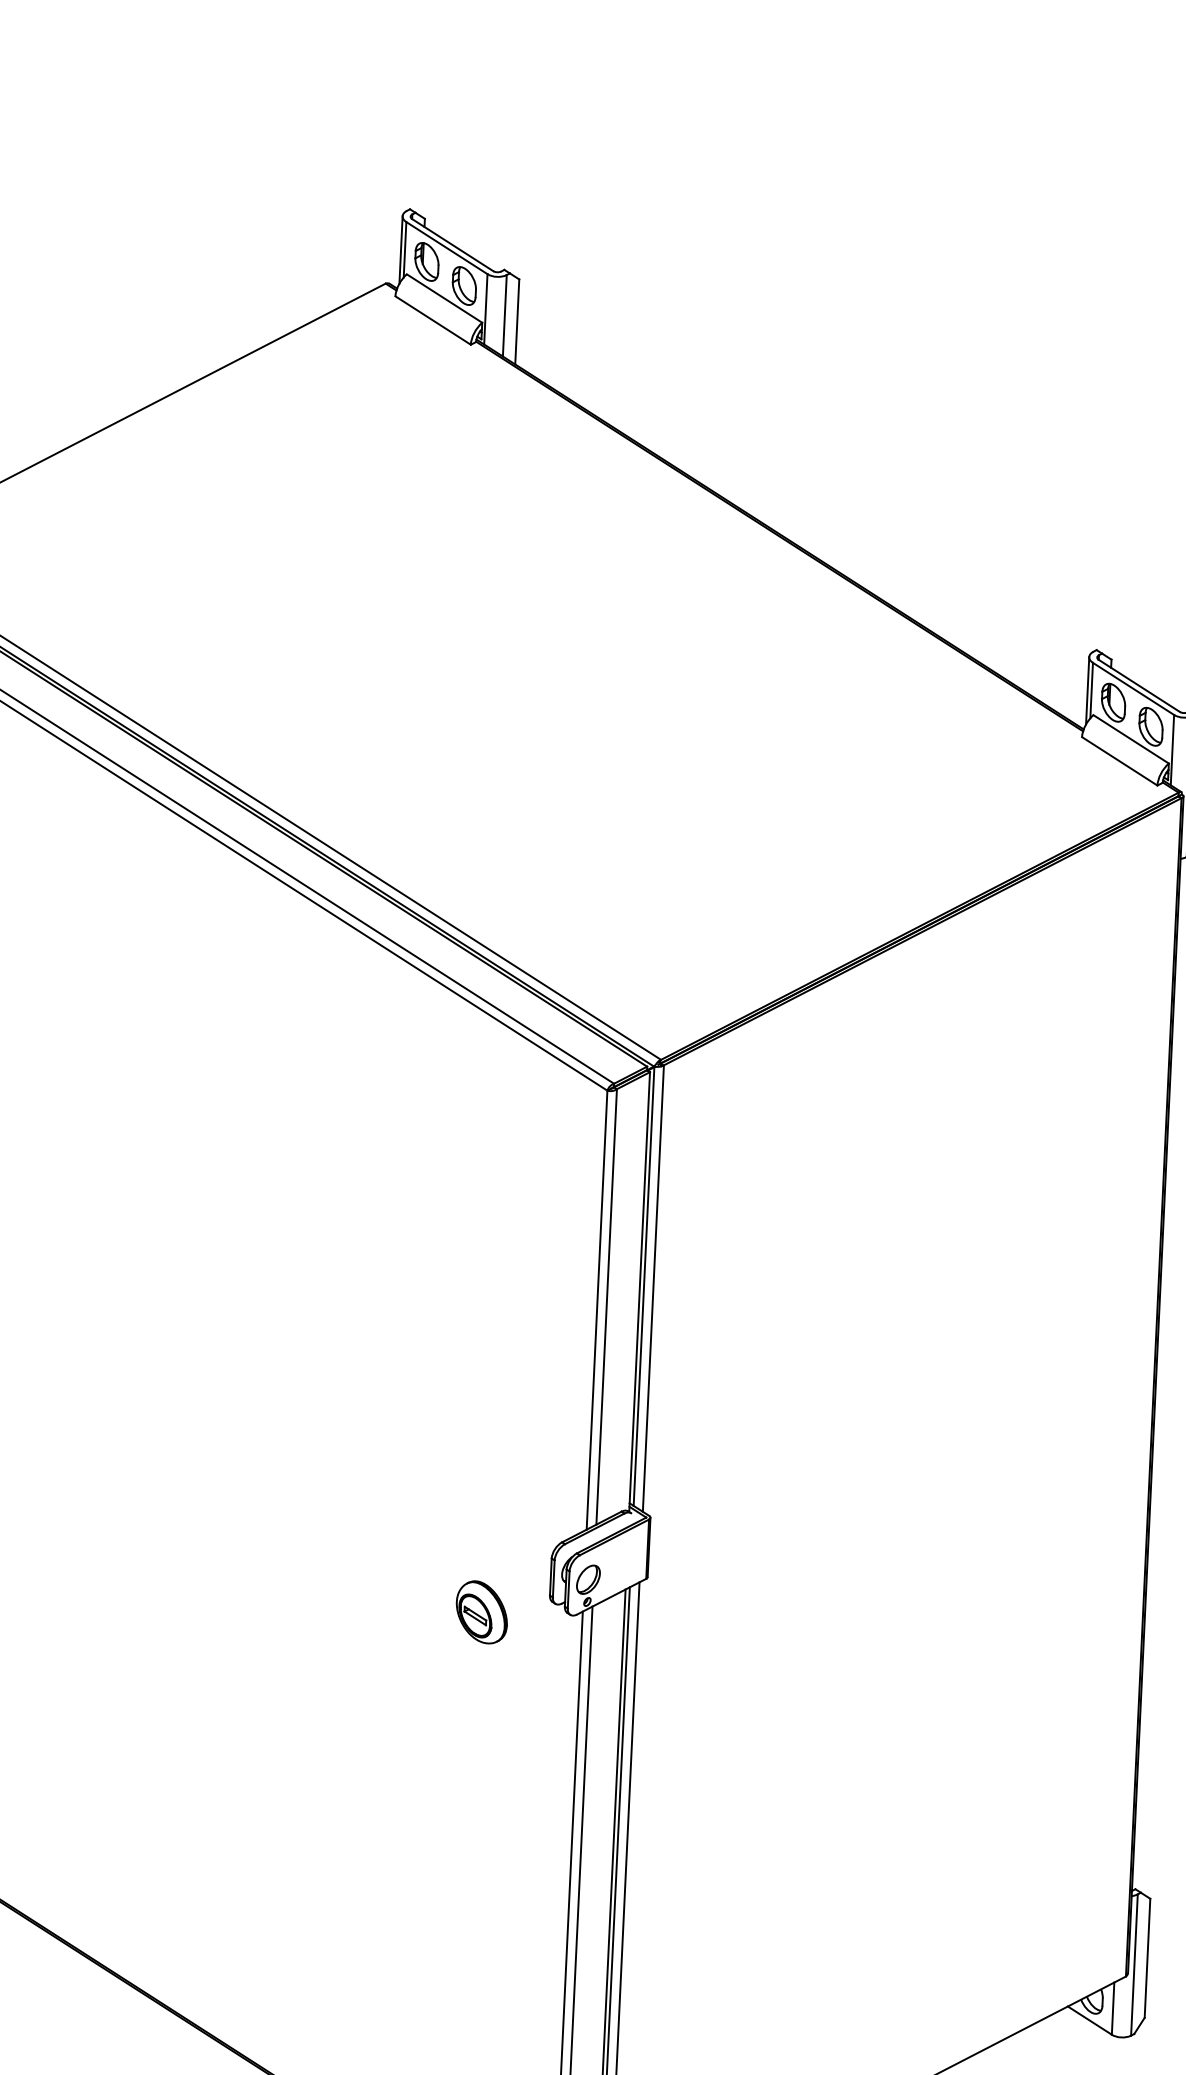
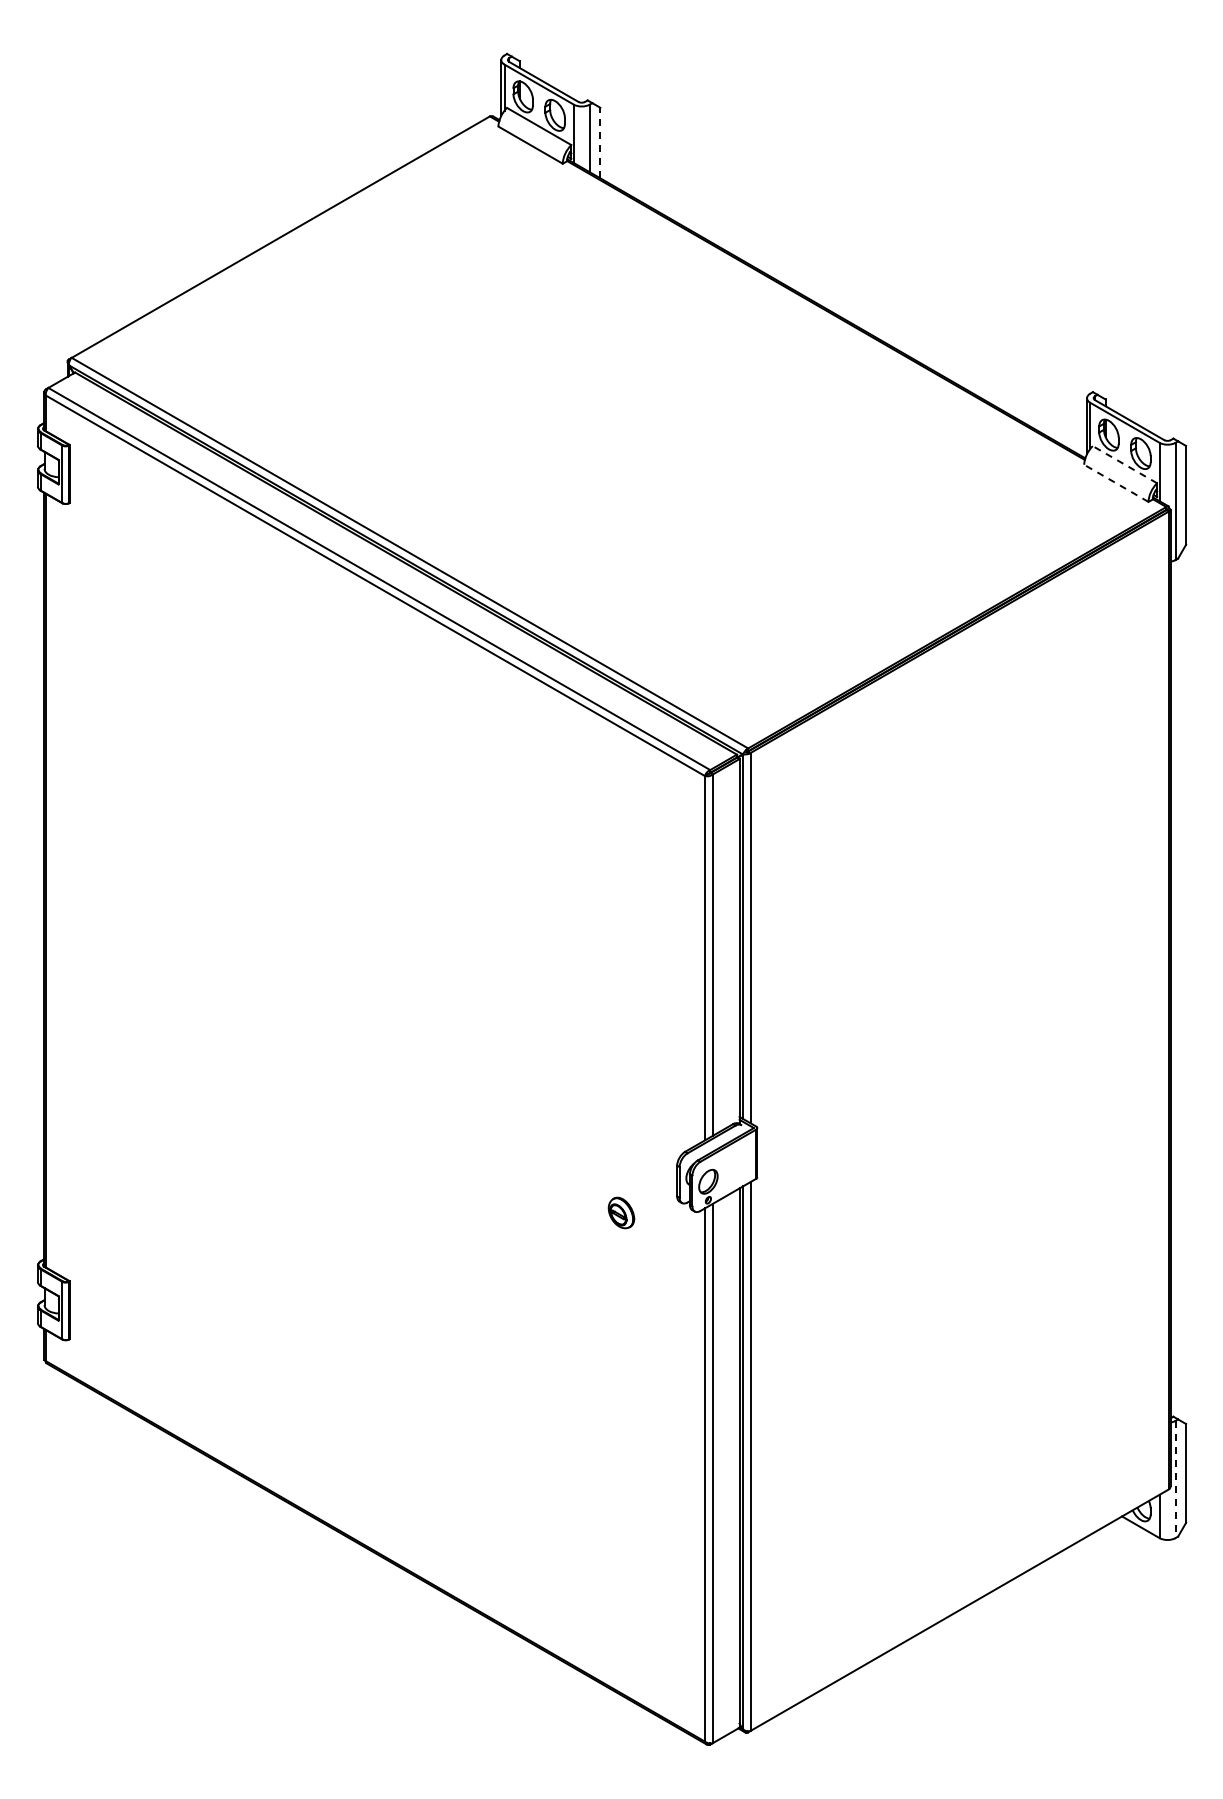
line: (517, 321) -> (600, 142), solid -> dashed
line: (1130, 739) -> (1124, 464), solid -> dashed
line: (1118, 761) -> (1115, 483), solid -> dashed
part: (481, 1611) -> (621, 1212), size x0.6
line: (1134, 1965) -> (1175, 1479), solid -> dashed

